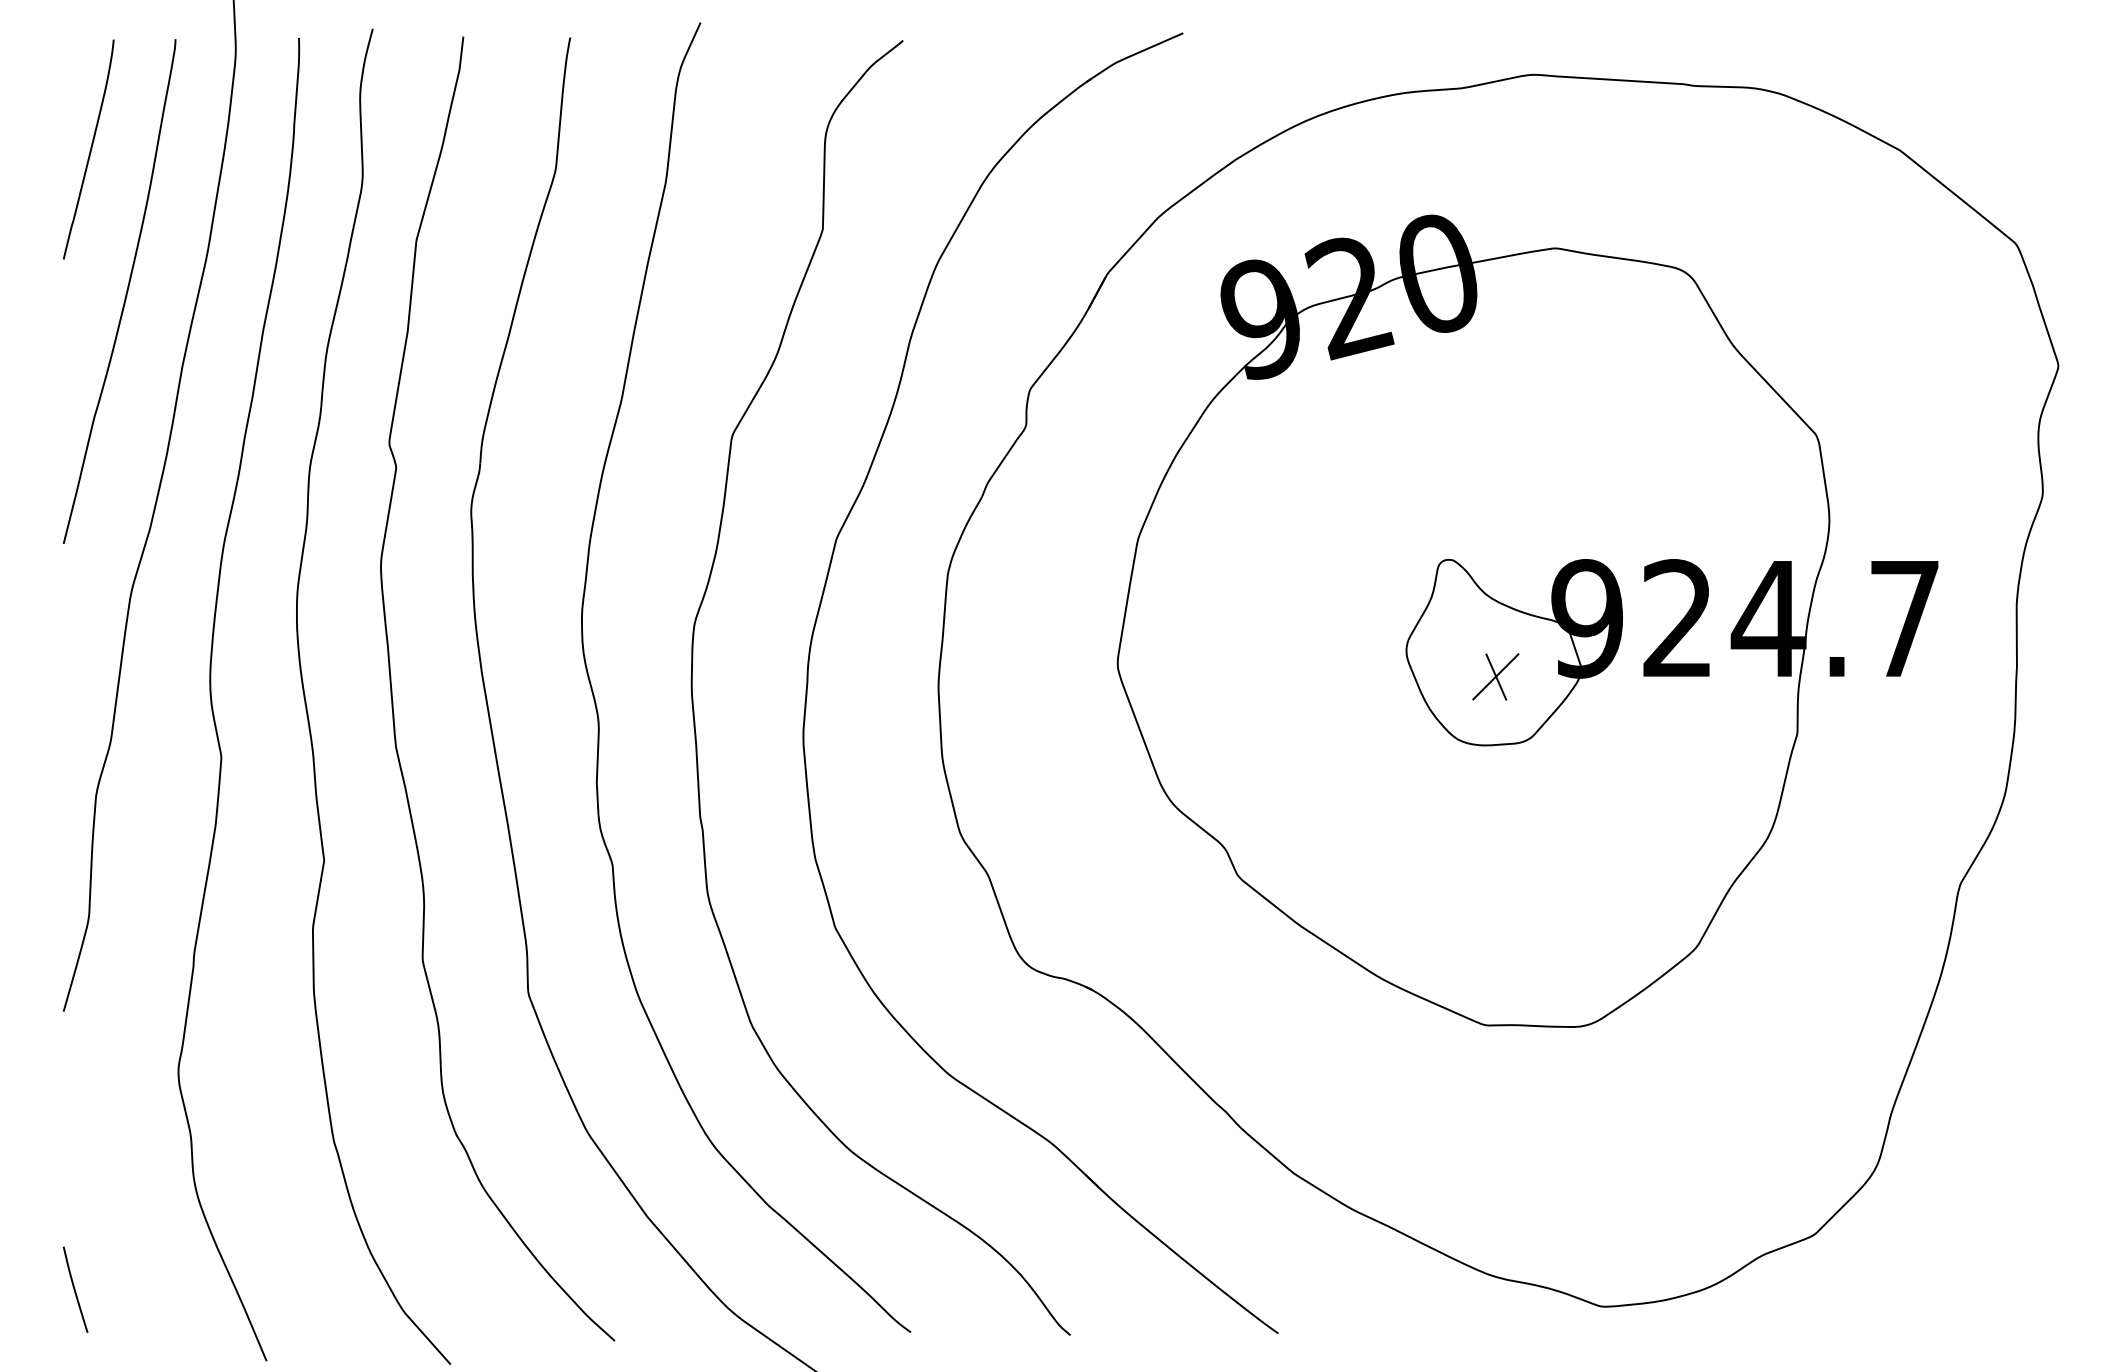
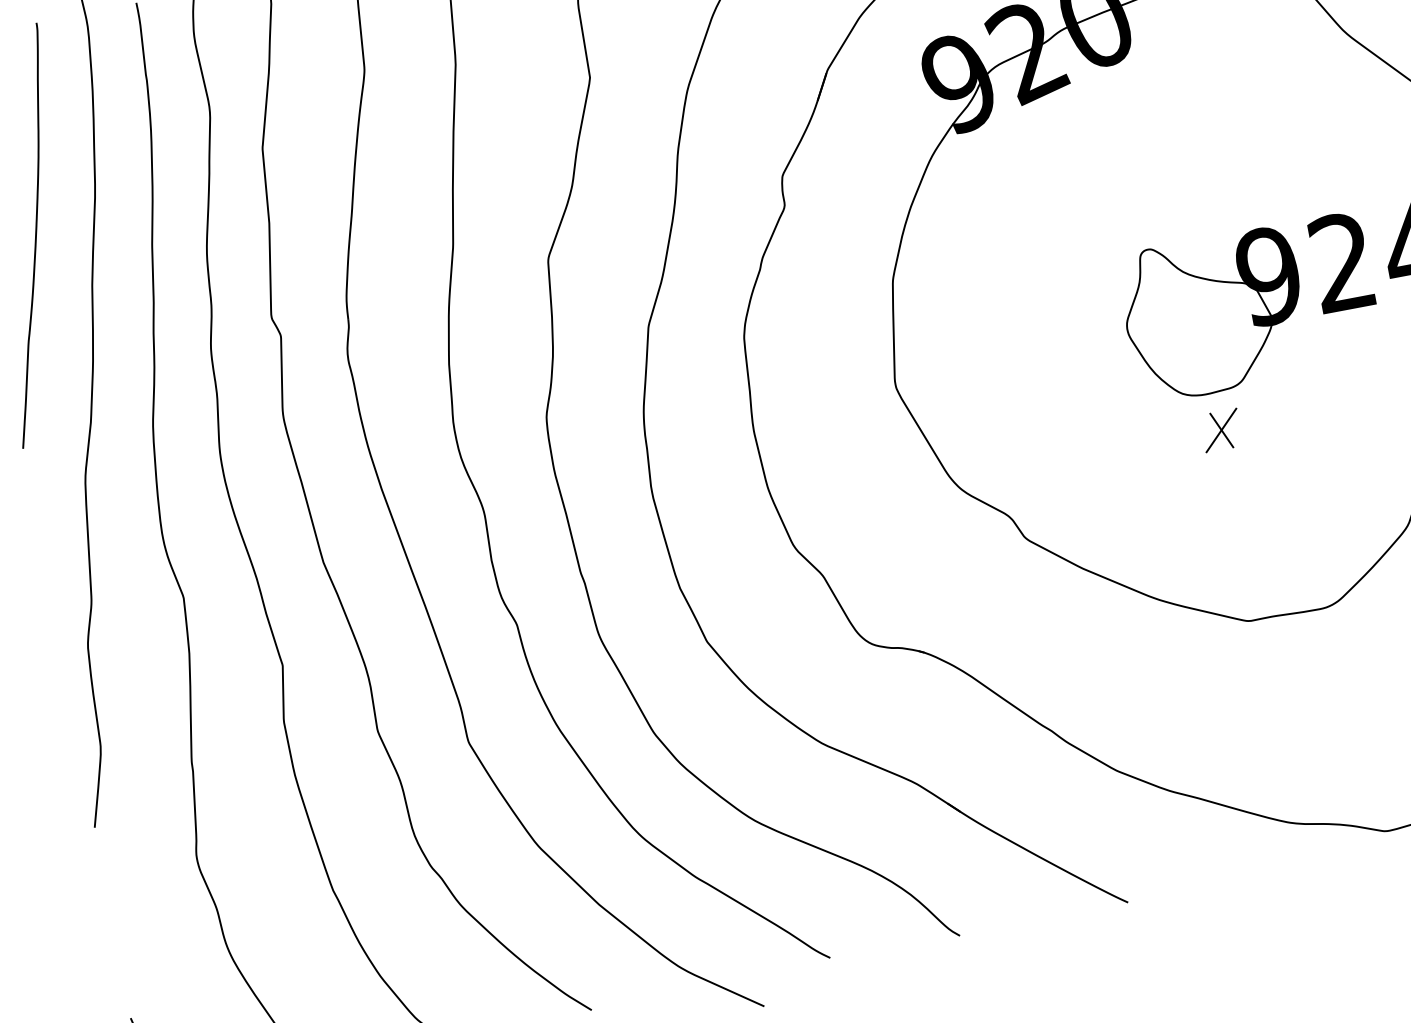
part: (1495, 676) -> (1221, 430), moved

